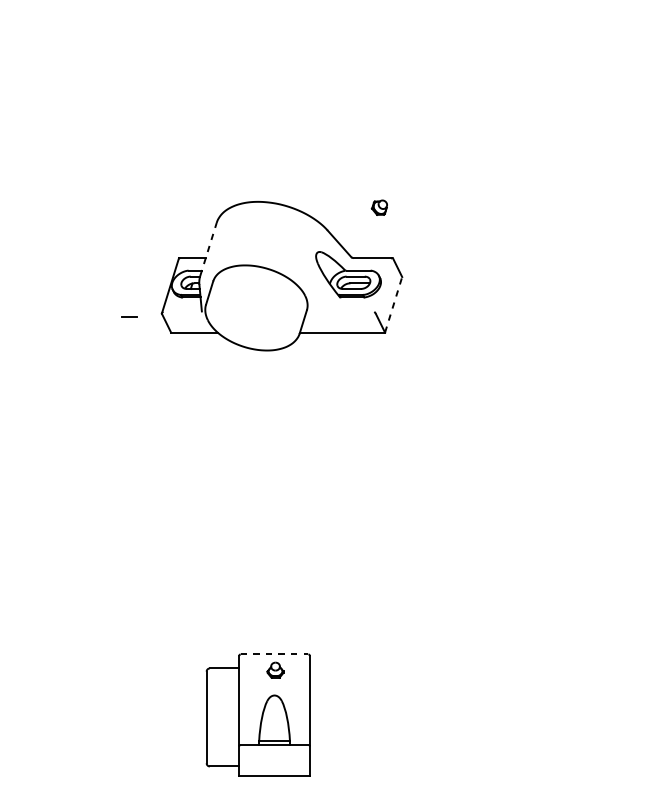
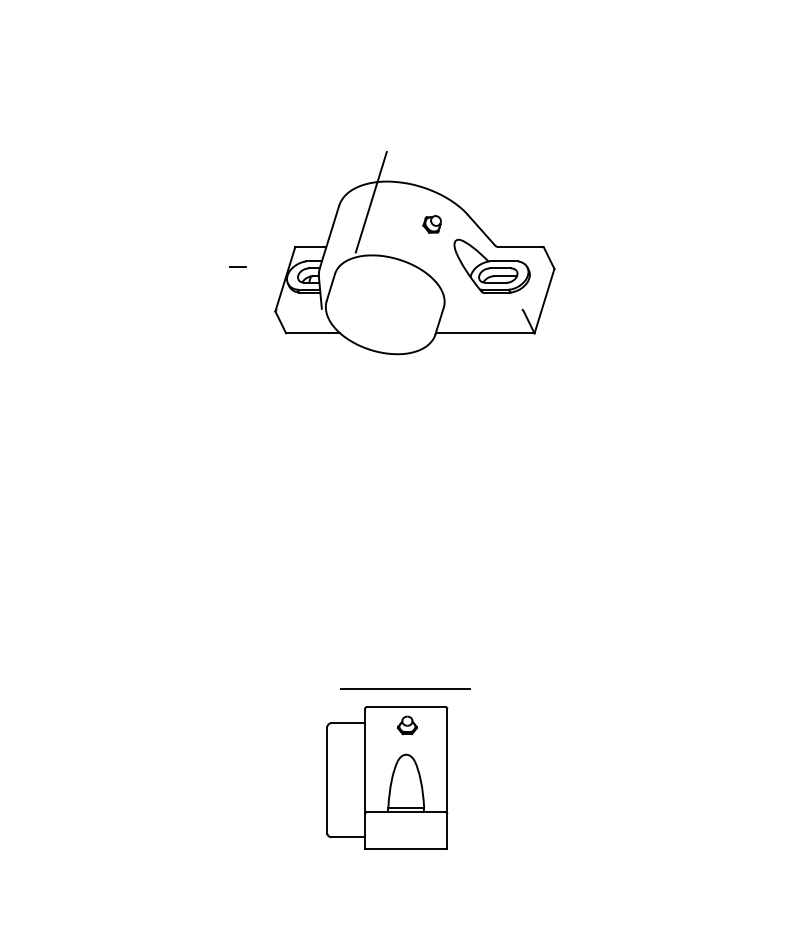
part: (378, 207) -> (431, 224), moved
line: (243, 219) -> (370, 202), added
line: (208, 249) -> (329, 236), dashed -> solid
line: (393, 305) -> (544, 301), dashed -> solid
line: (129, 316) -> (237, 266), moved
line: (273, 638) -> (405, 688), added
line: (274, 654) -> (406, 707), dashed -> solid

